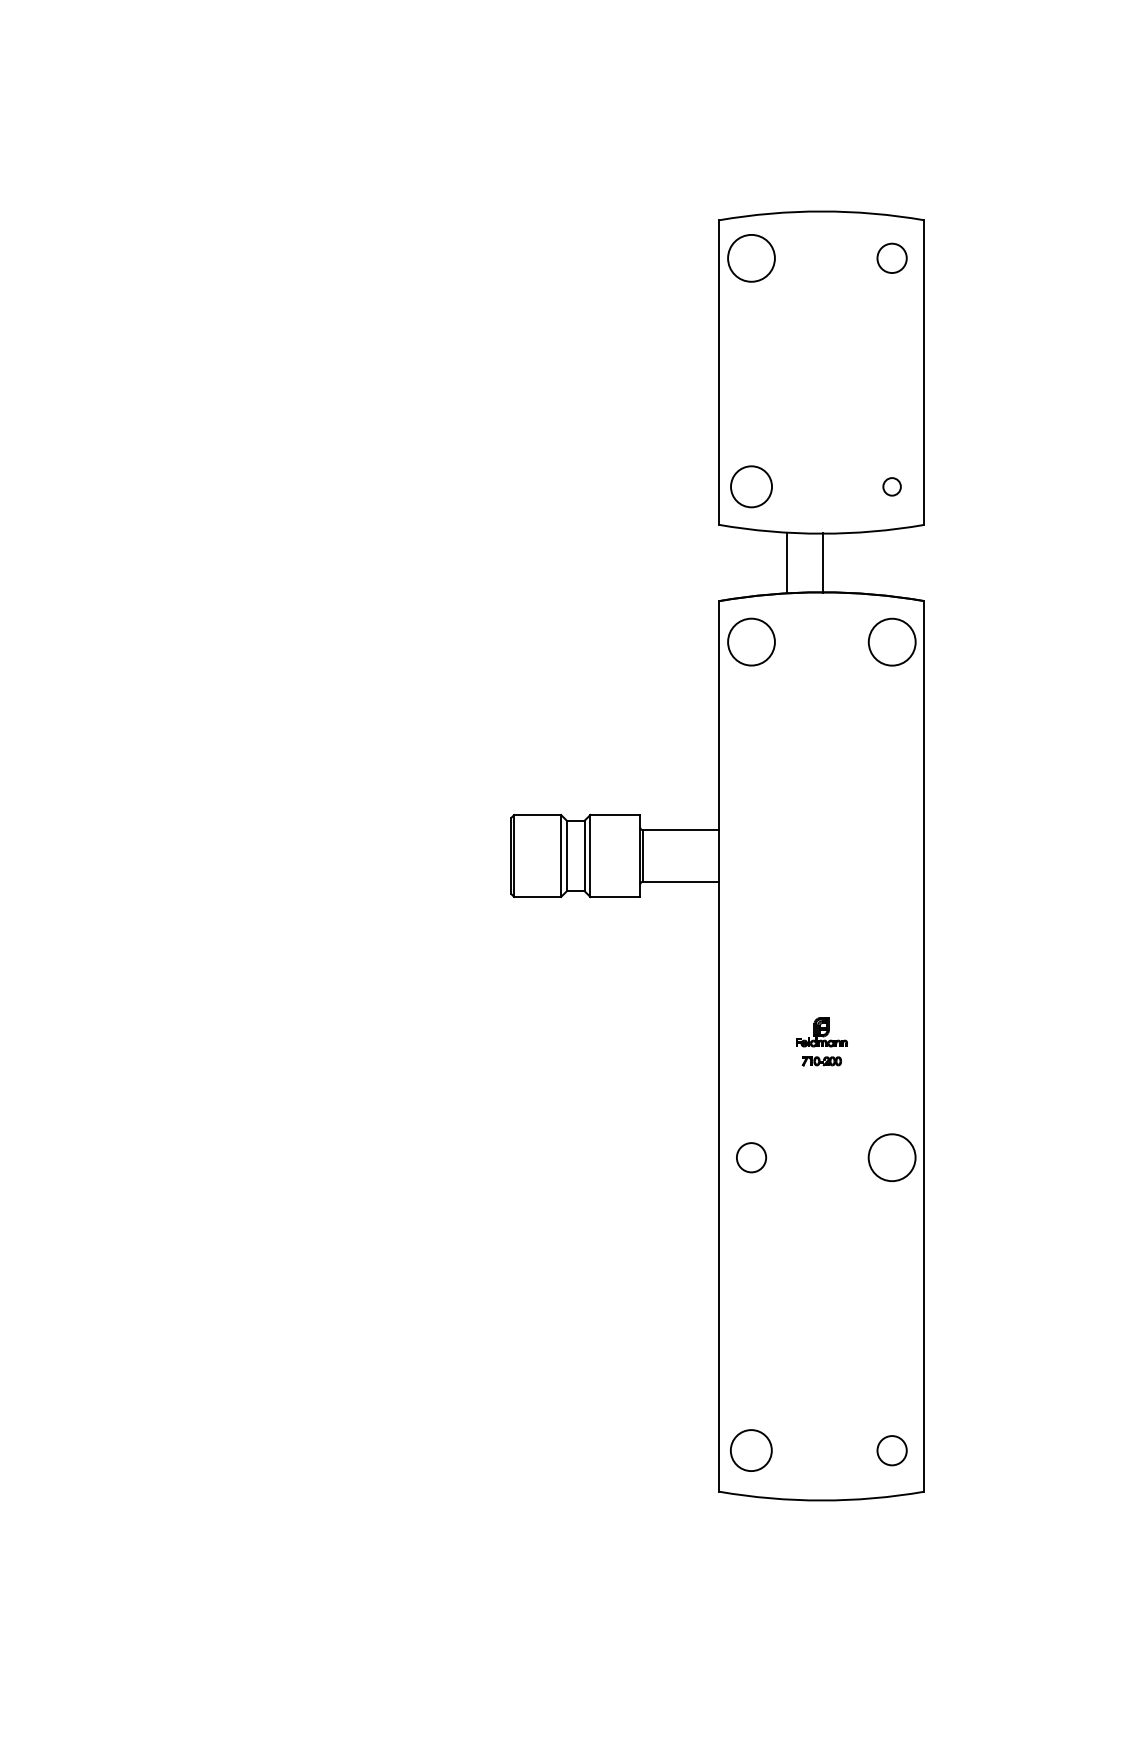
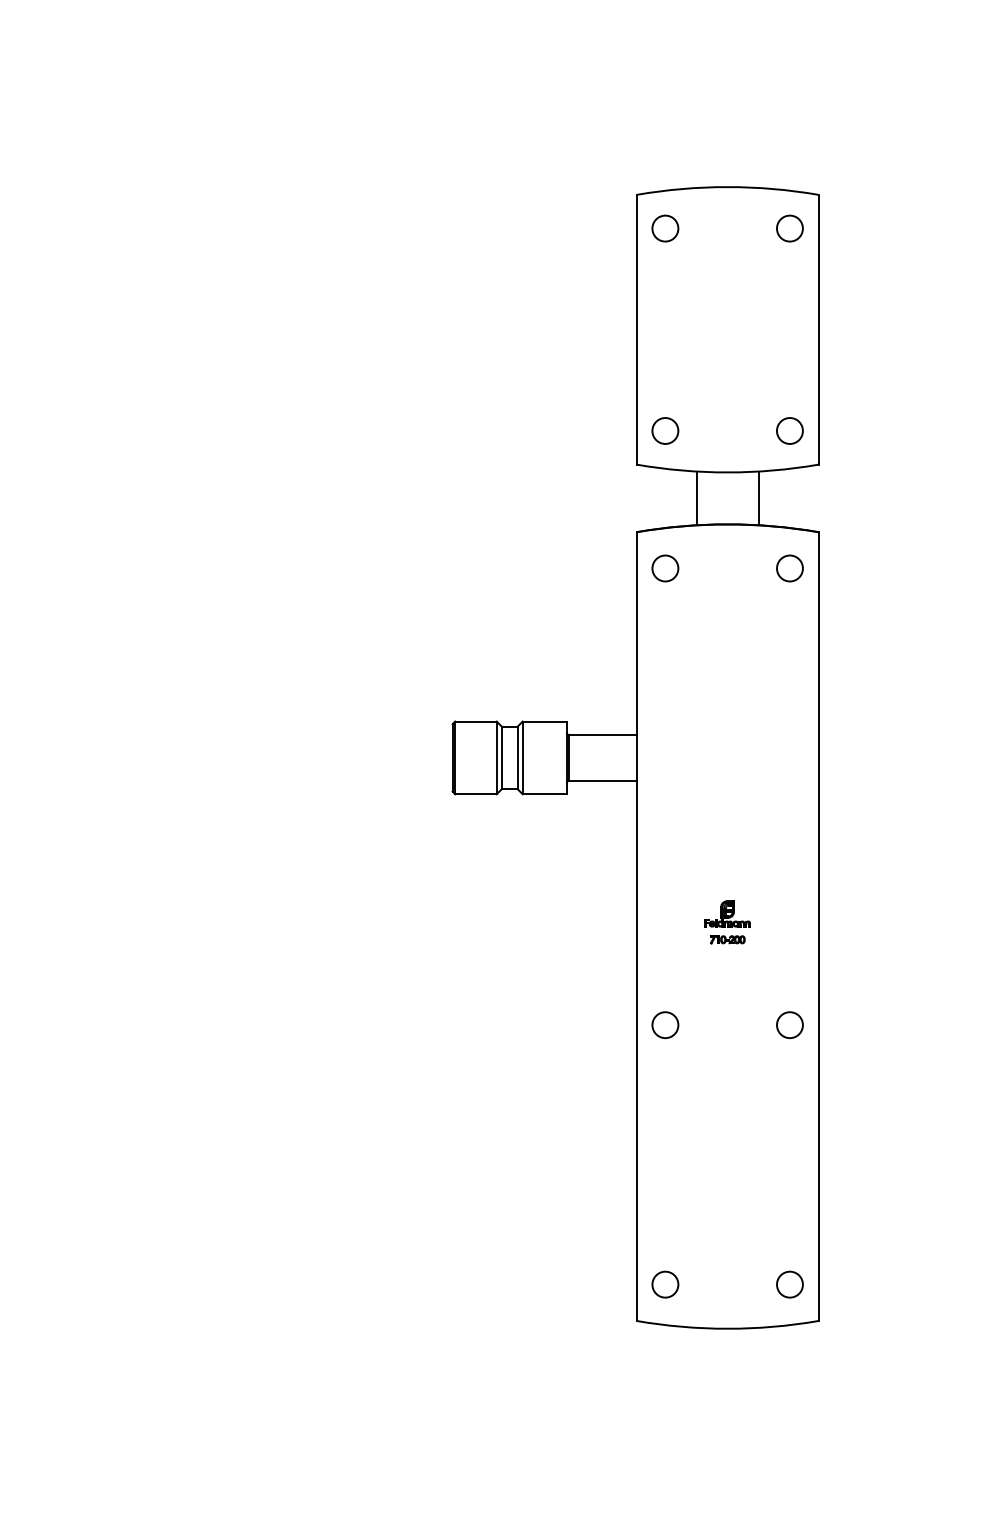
circle: (751, 258) -> (665, 228), size x0.62
circle: (751, 486) -> (665, 430), size x0.71
circle: (891, 486) -> (789, 430), size x1.67
line: (822, 562) -> (758, 497), moved
circle: (751, 641) -> (665, 567), size x0.62
circle: (891, 641) -> (789, 567), size x0.62
circle: (891, 1157) -> (789, 1024), size x0.62
circle: (751, 1450) -> (665, 1284), size x0.71

